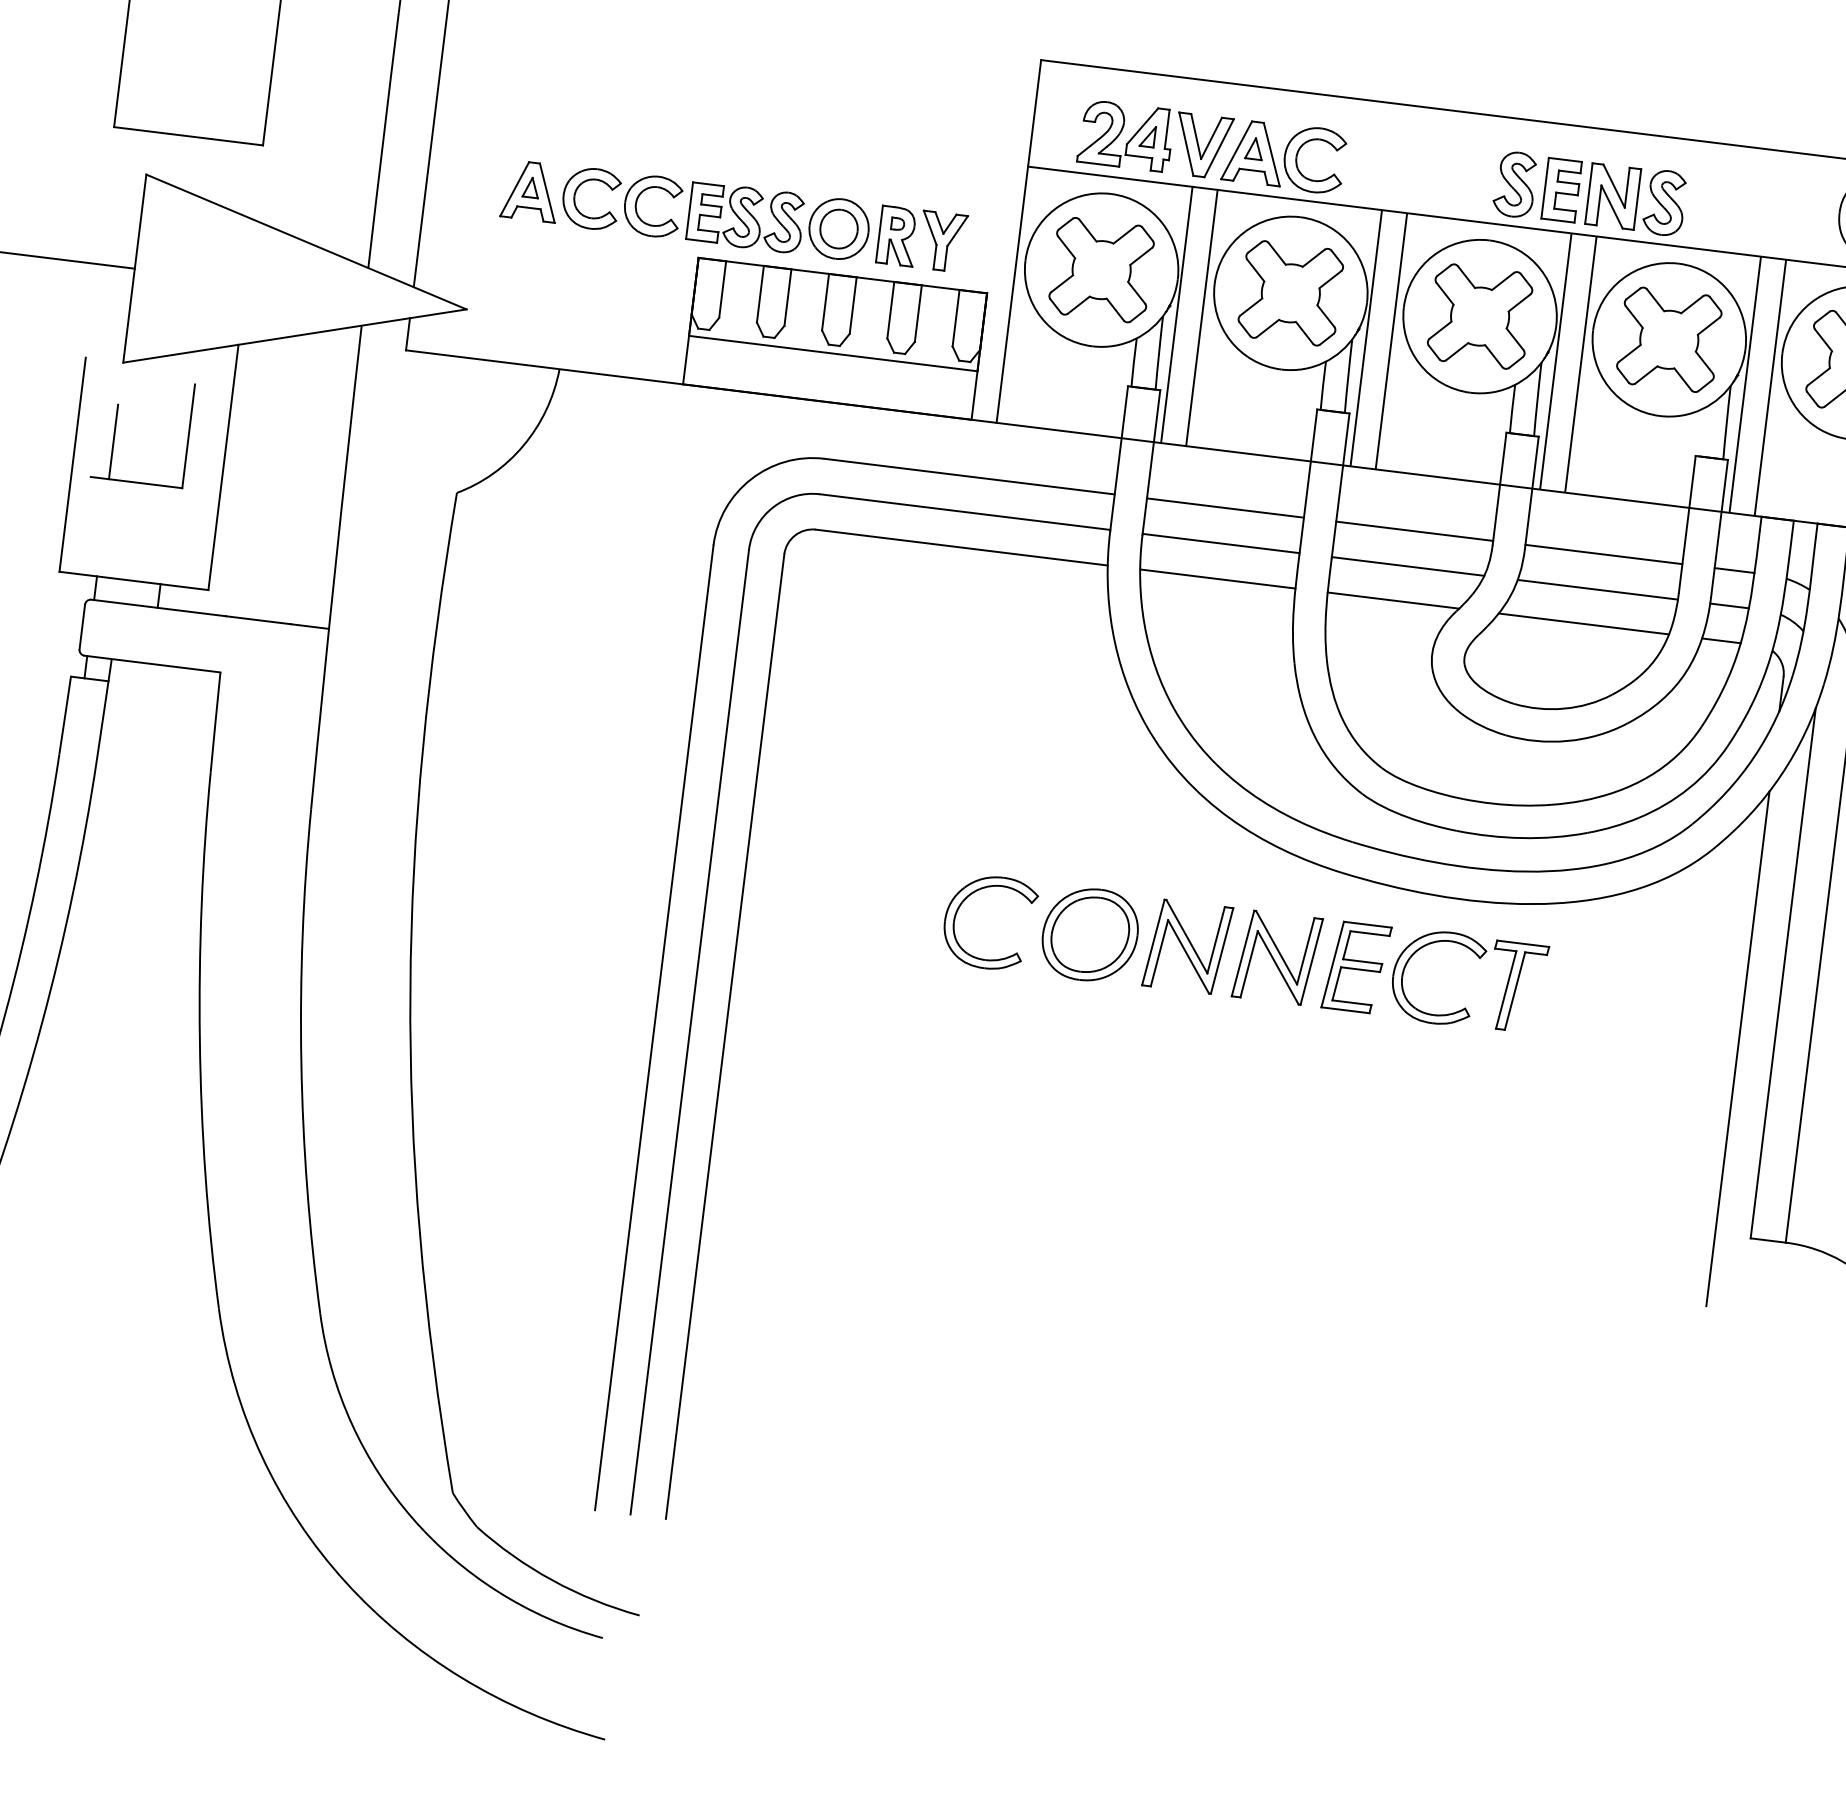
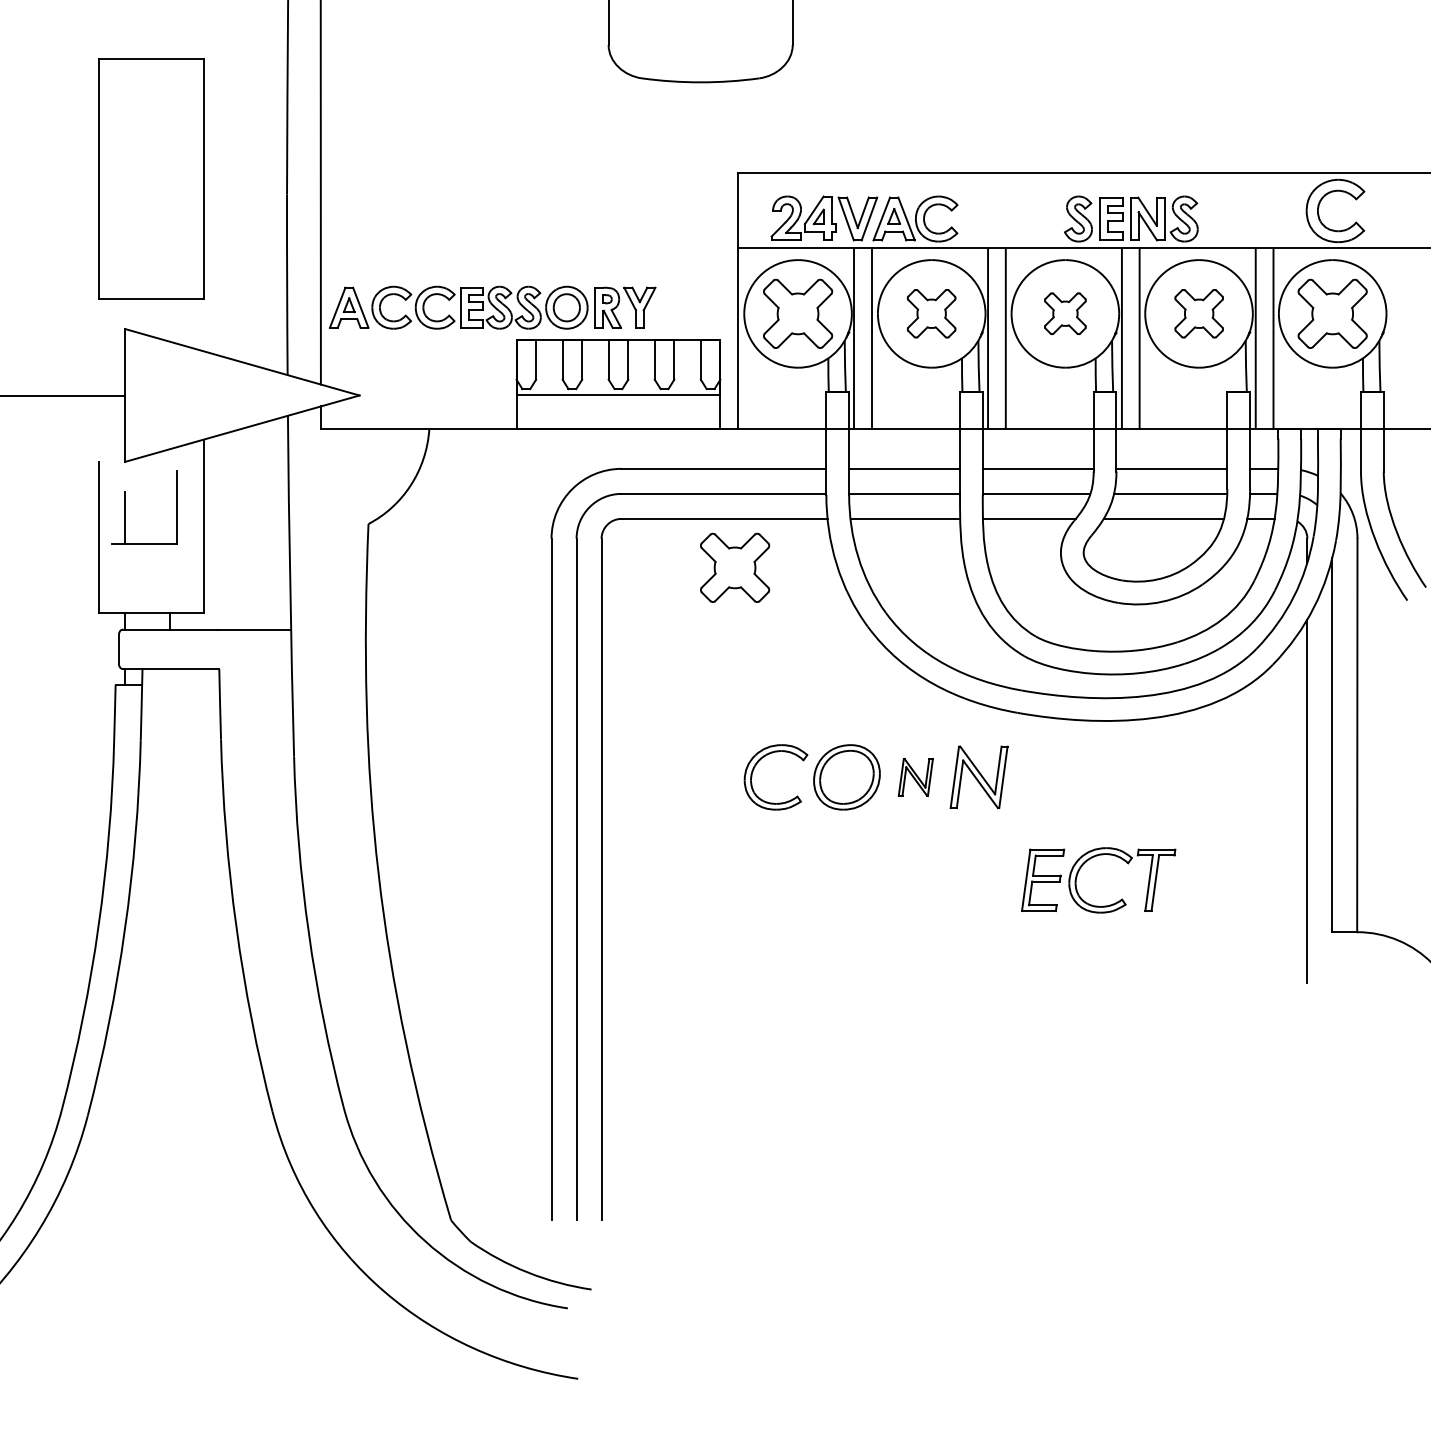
part: (733, 215) -> (492, 307), moved
part: (1290, 292) -> (931, 313), size x0.7
part: (1480, 316) -> (1065, 313), size x0.6
part: (1670, 339) -> (1199, 313), size x0.7
part: (968, 618) -> (735, 567), added
part: (1187, 946) -> (915, 777), size x0.6
part: (1409, 961) -> (1079, 871), moved

